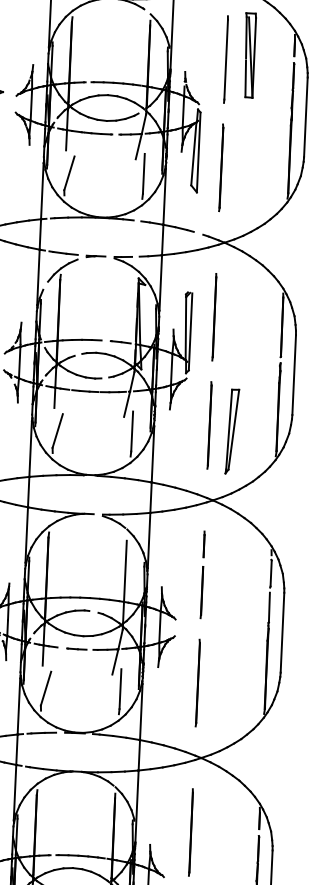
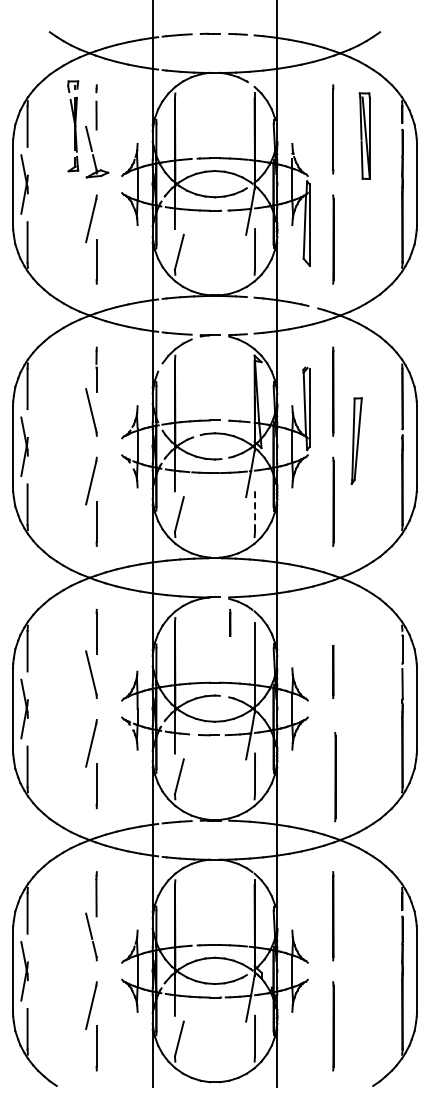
part: (249, 54) -> (364, 135), moved
part: (232, 431) -> (356, 440), moved
line: (132, 432) -> (255, 512), solid -> dashed
line: (204, 543) -> (230, 622), moved
line: (197, 683) -> (335, 777), moved

